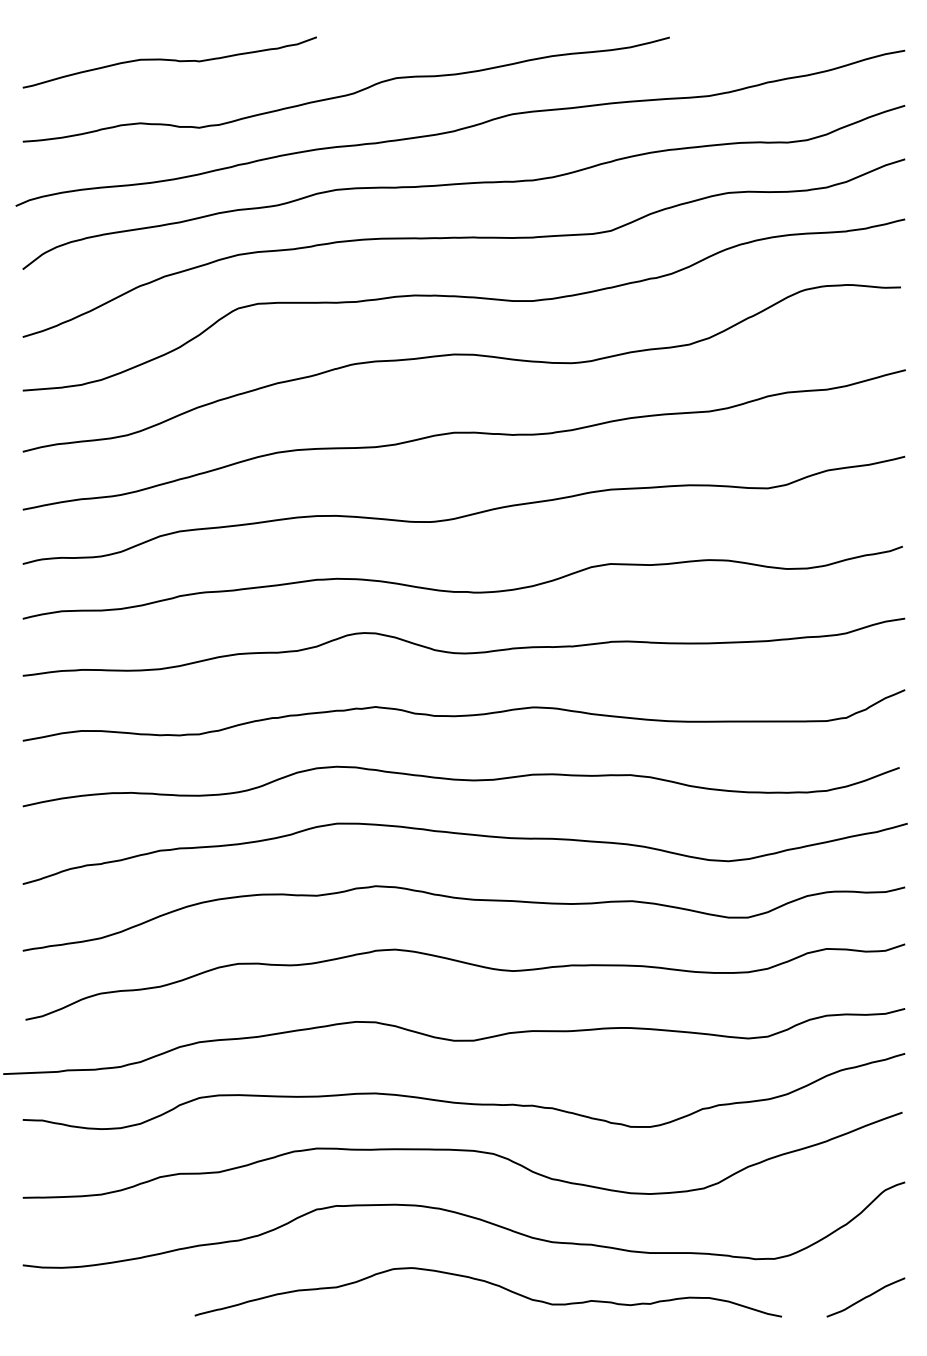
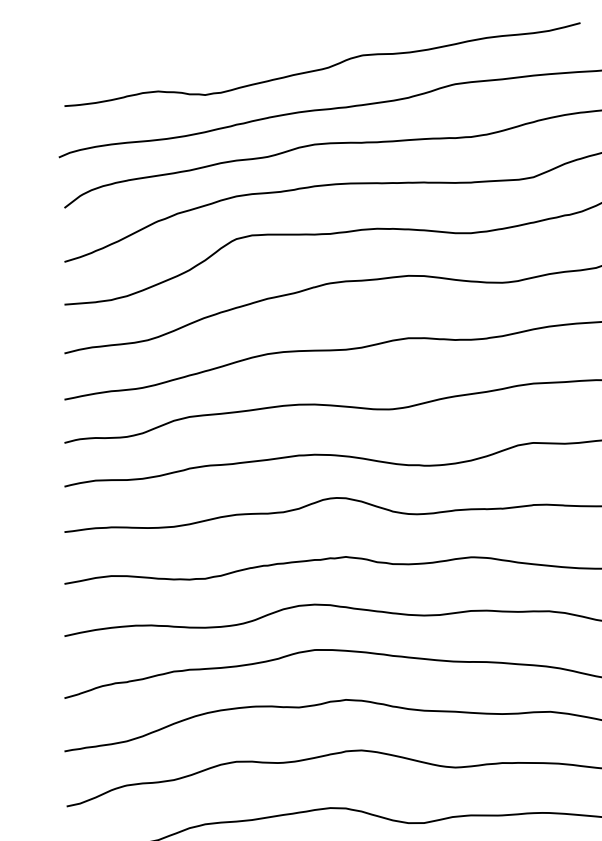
curve: (169, 60) -> (181, 41), removed

